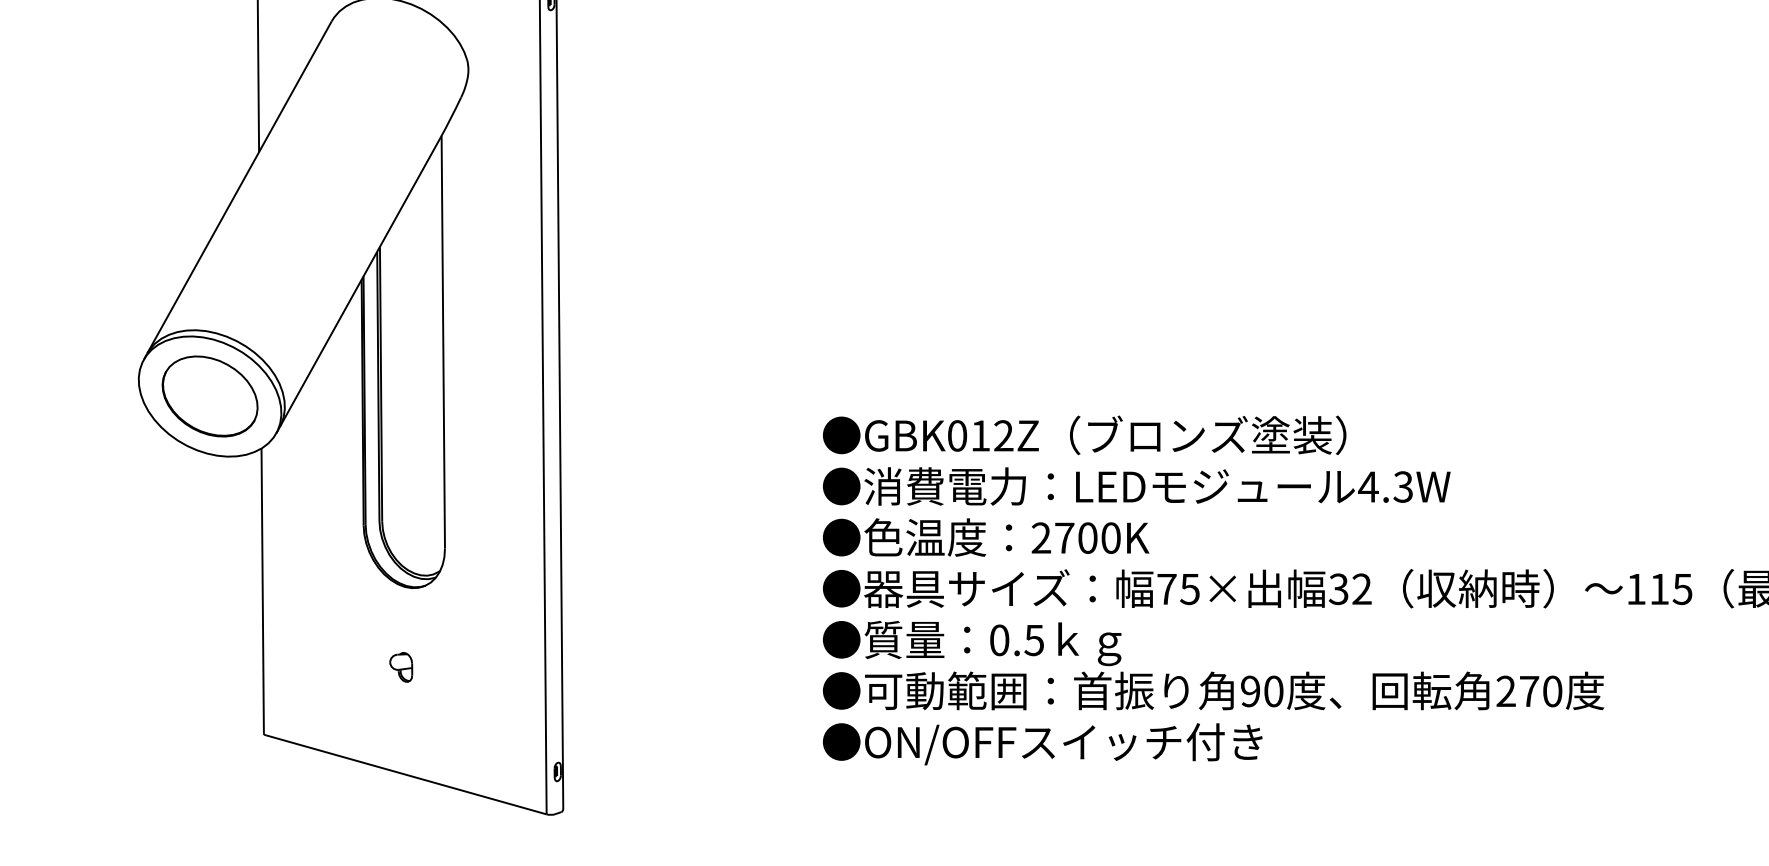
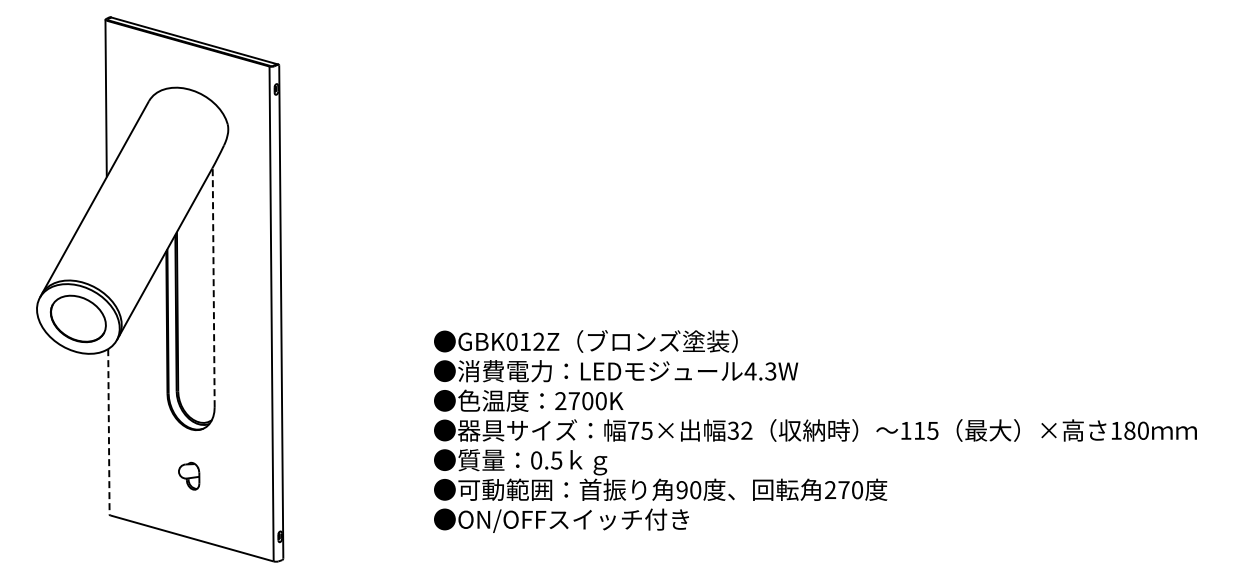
line: (442, 342) -> (213, 287), solid -> dashed
line: (262, 590) -> (108, 431), solid -> dashed
part: (401, 666) -> (189, 475), size x1.6

